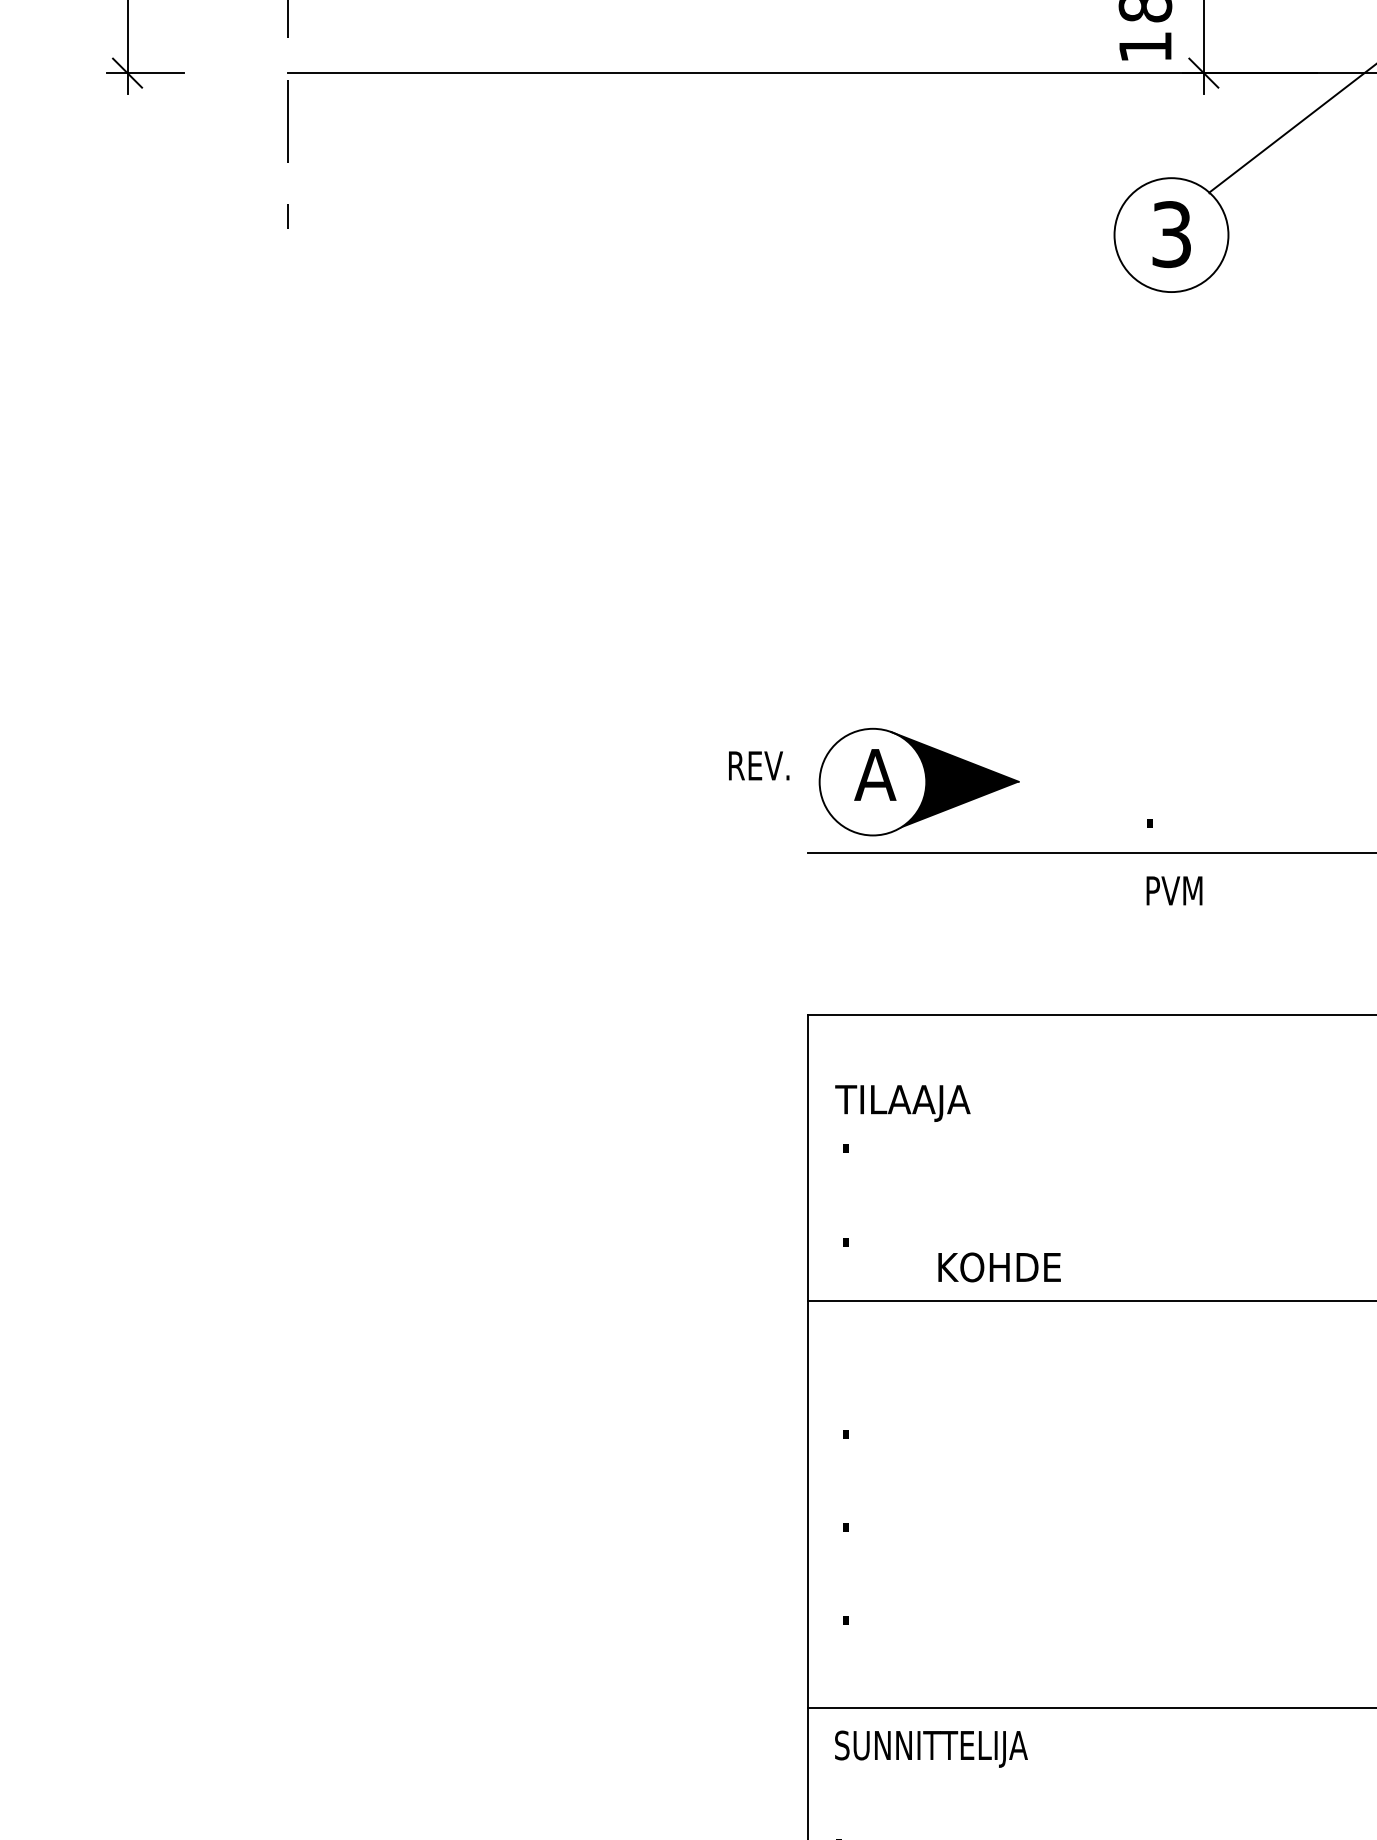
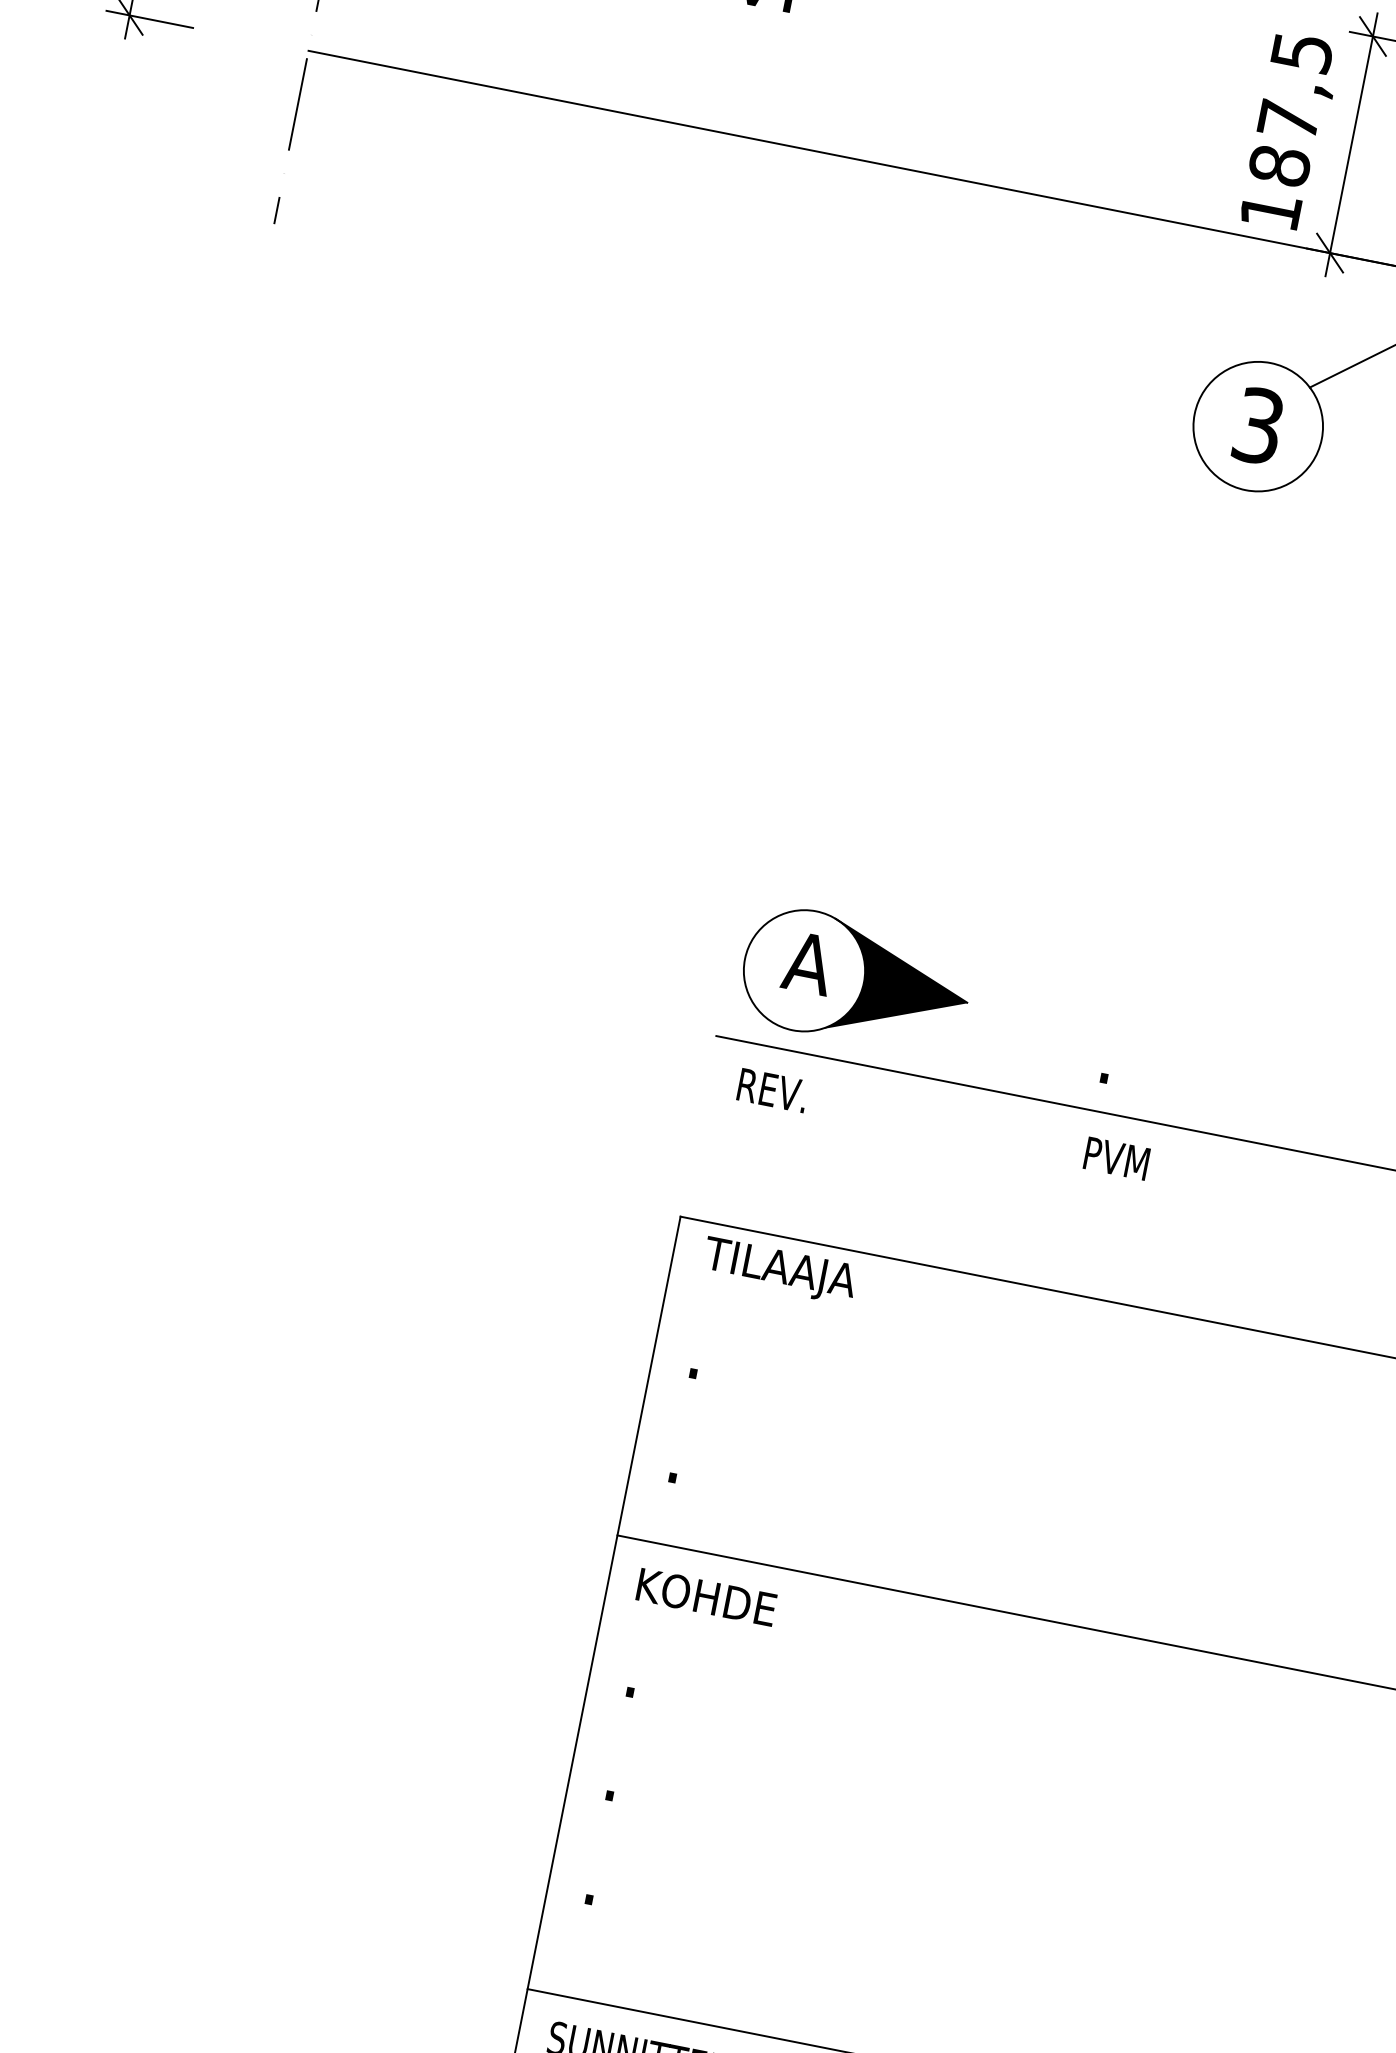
text: (759, 765) -> (773, 1090), moved
text: (902, 1103) -> (779, 1271), moved
text: (999, 1267) -> (706, 1597), moved

